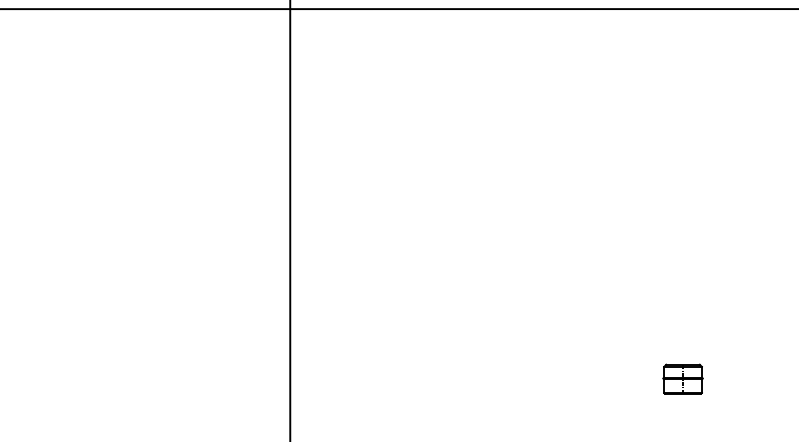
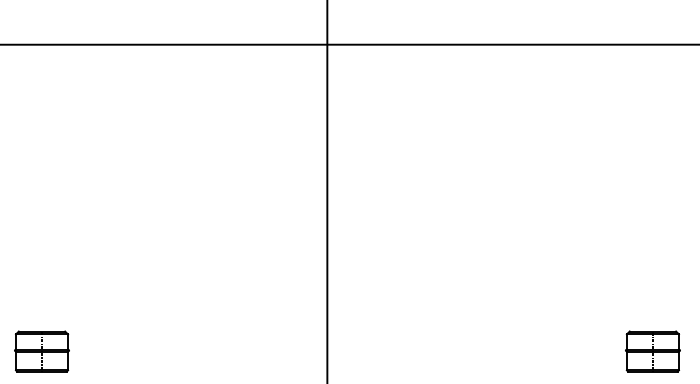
part: (682, 379) -> (652, 351), size x1.67

